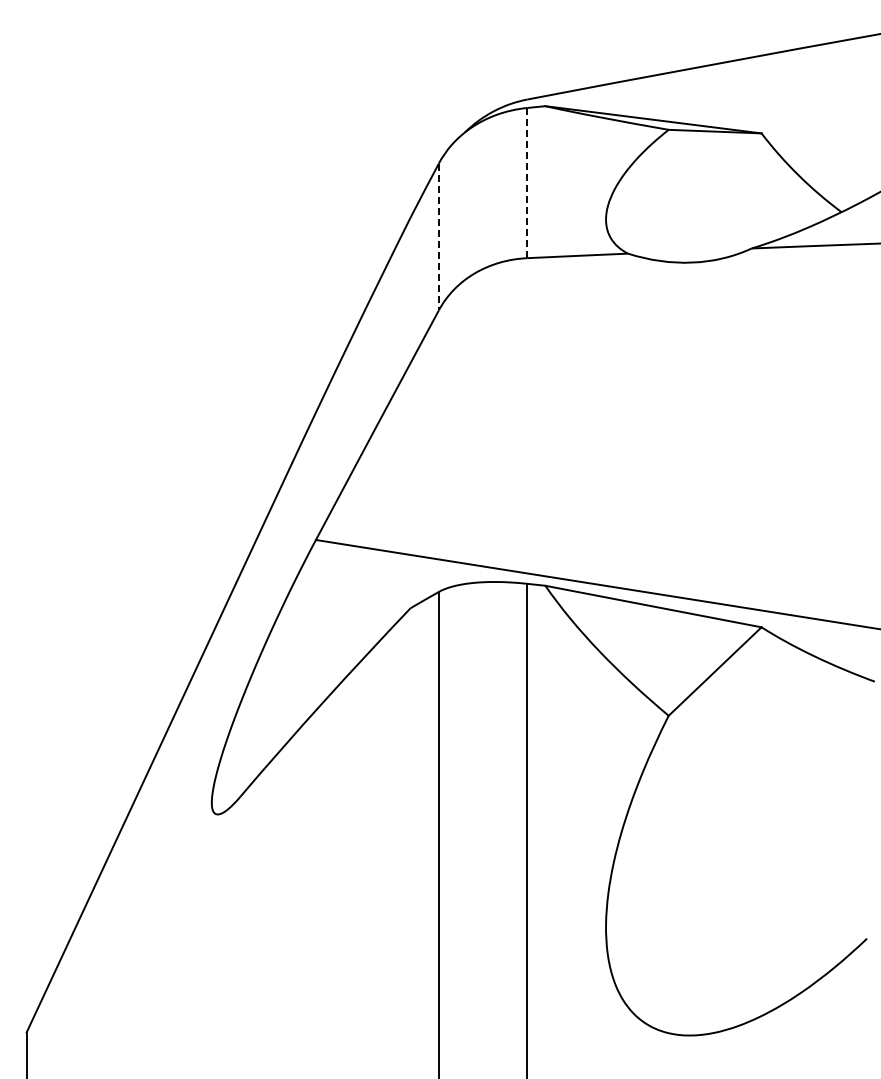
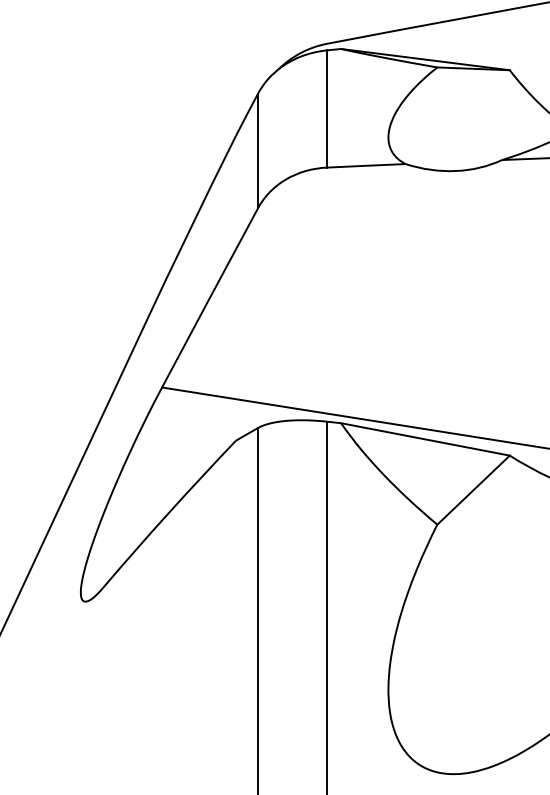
line: (527, 183) -> (327, 109), dashed -> solid
line: (438, 237) -> (257, 151), dashed -> solid

